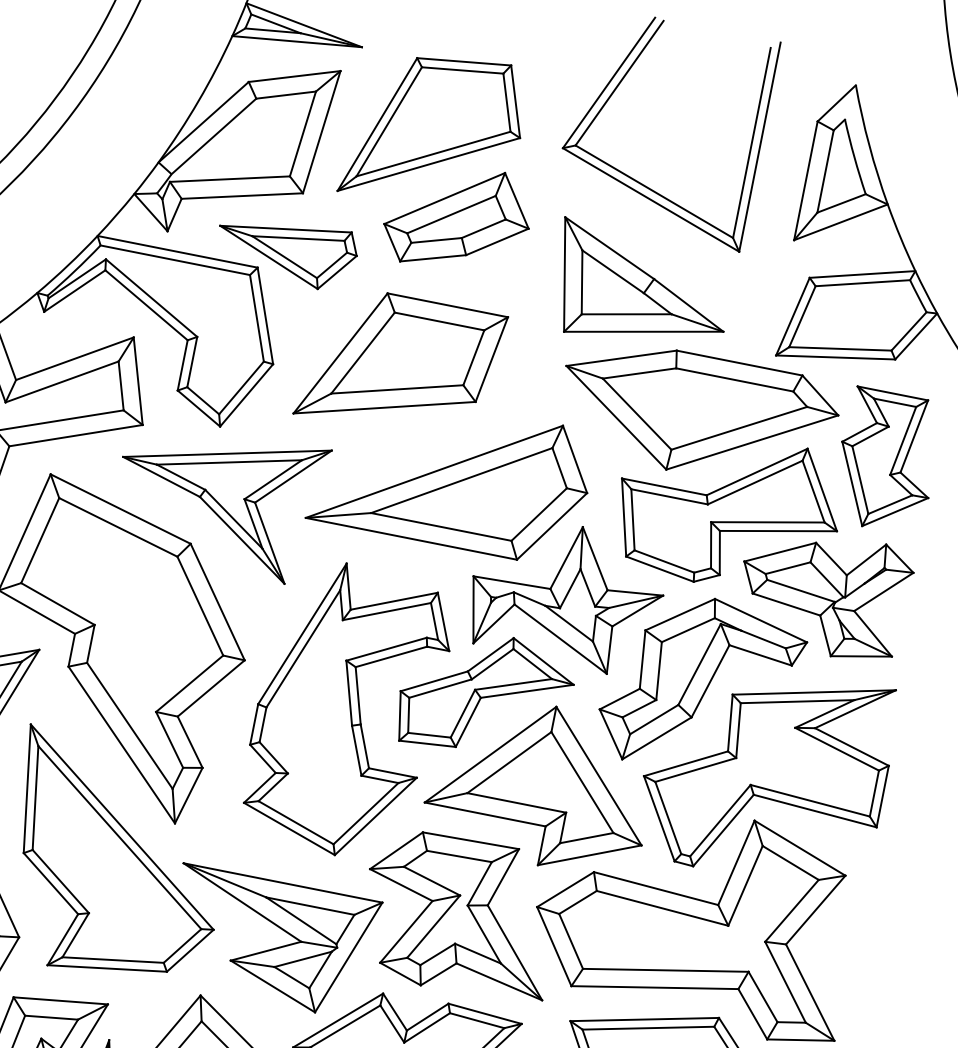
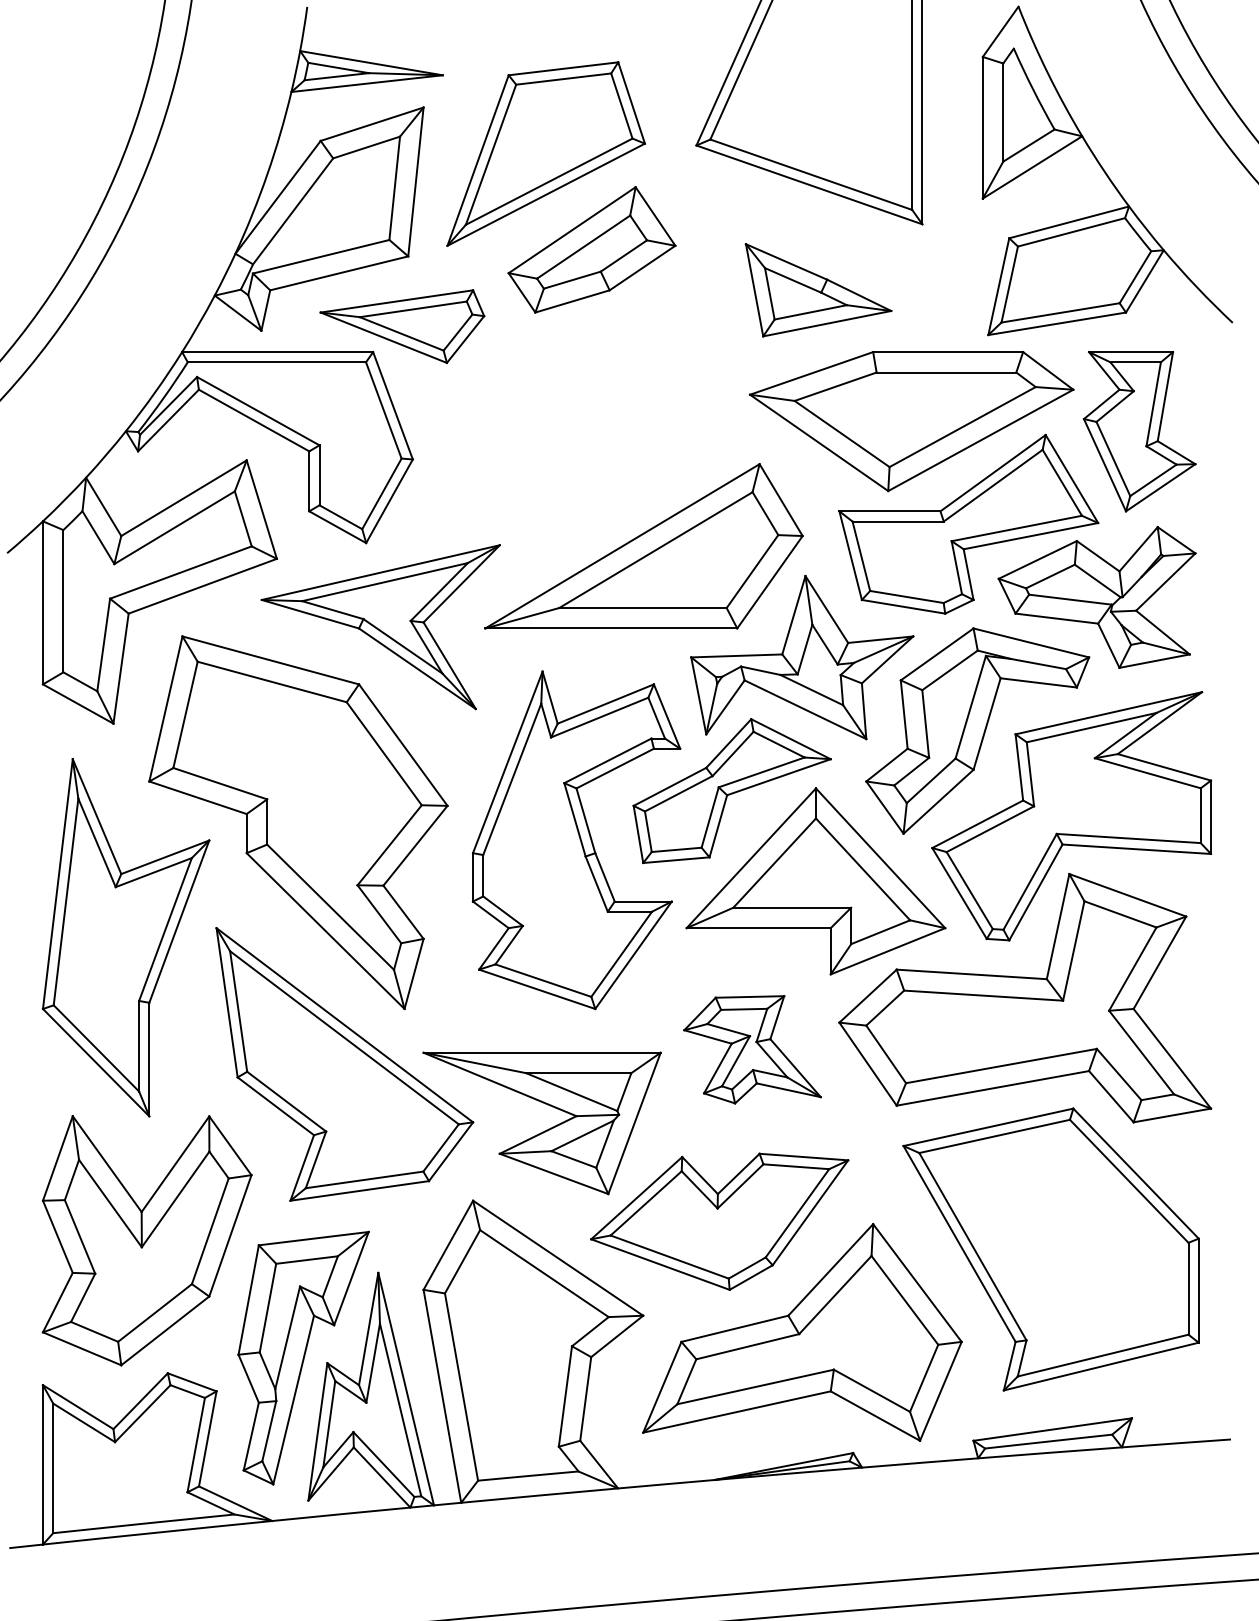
part: (641, 289) -> (818, 290), size x0.7
part: (400, 365) -> (559, 431), removed
part: (459, 915) -> (752, 1049), size x0.6

